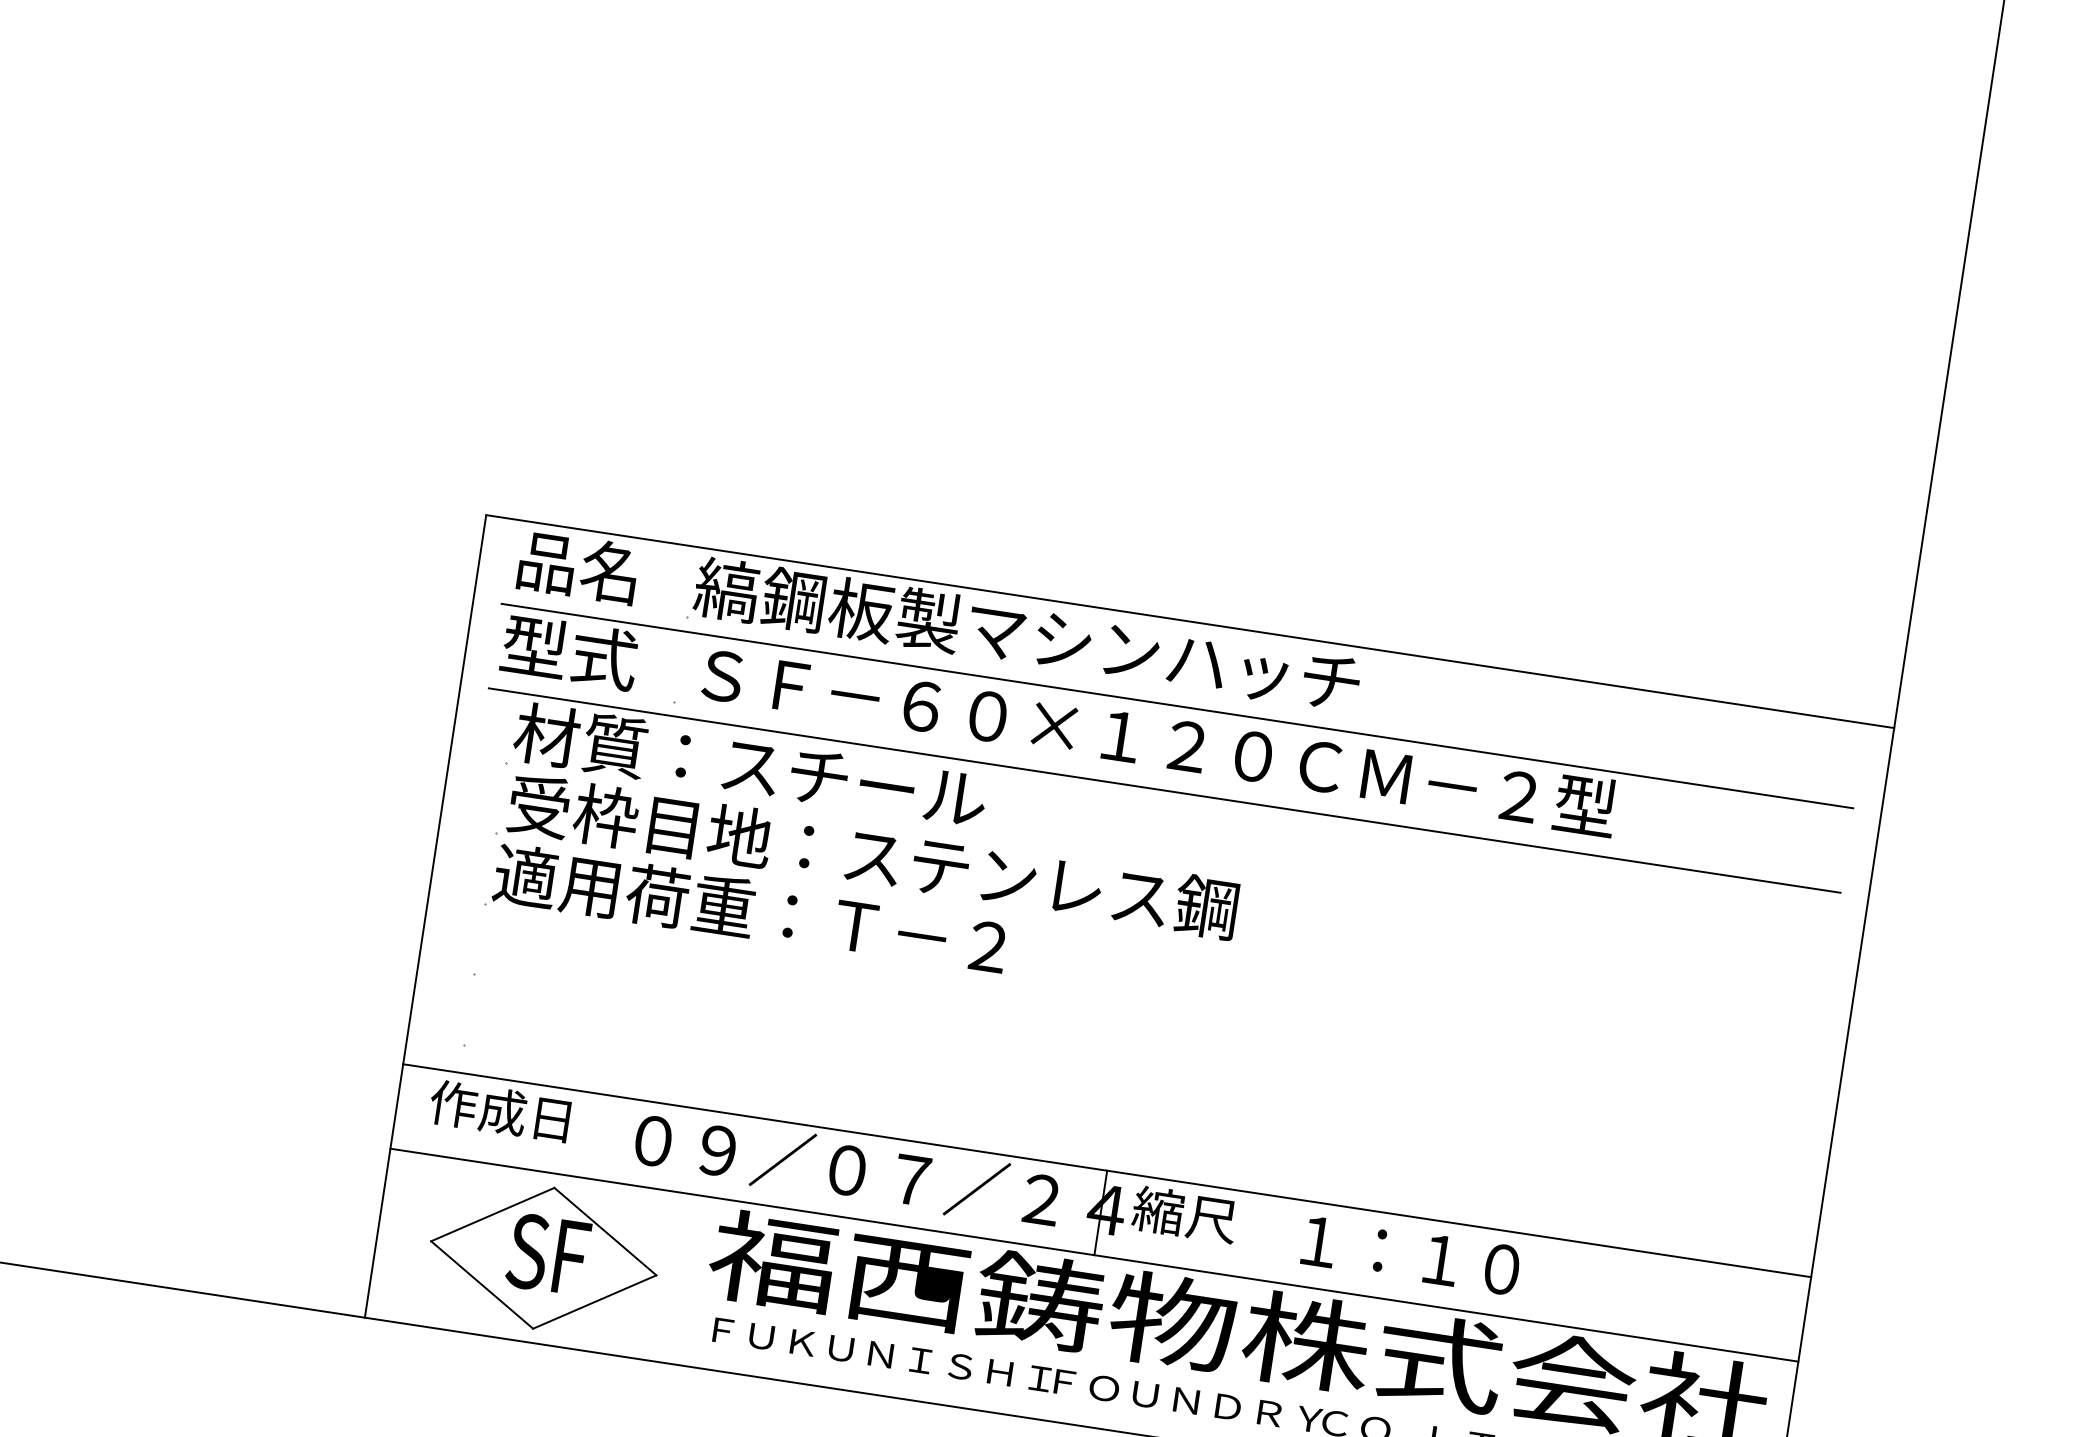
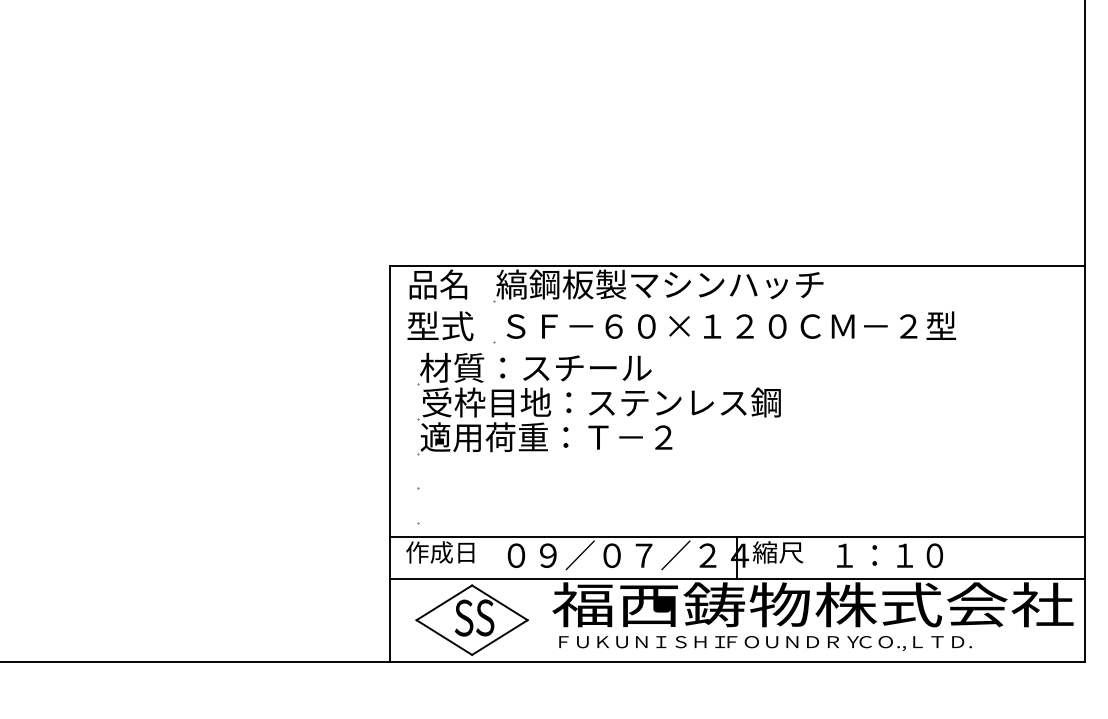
line: (1177, 705) -> (737, 307), removed
line: (1164, 790) -> (737, 349), removed
text: (571, 1256) -> (485, 617), F -> S

